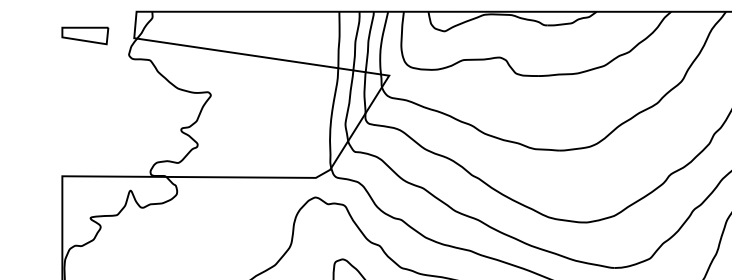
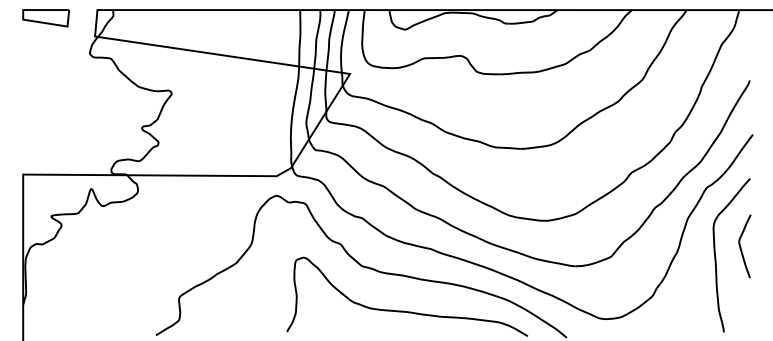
part: (84, 36) -> (45, 18), moved

